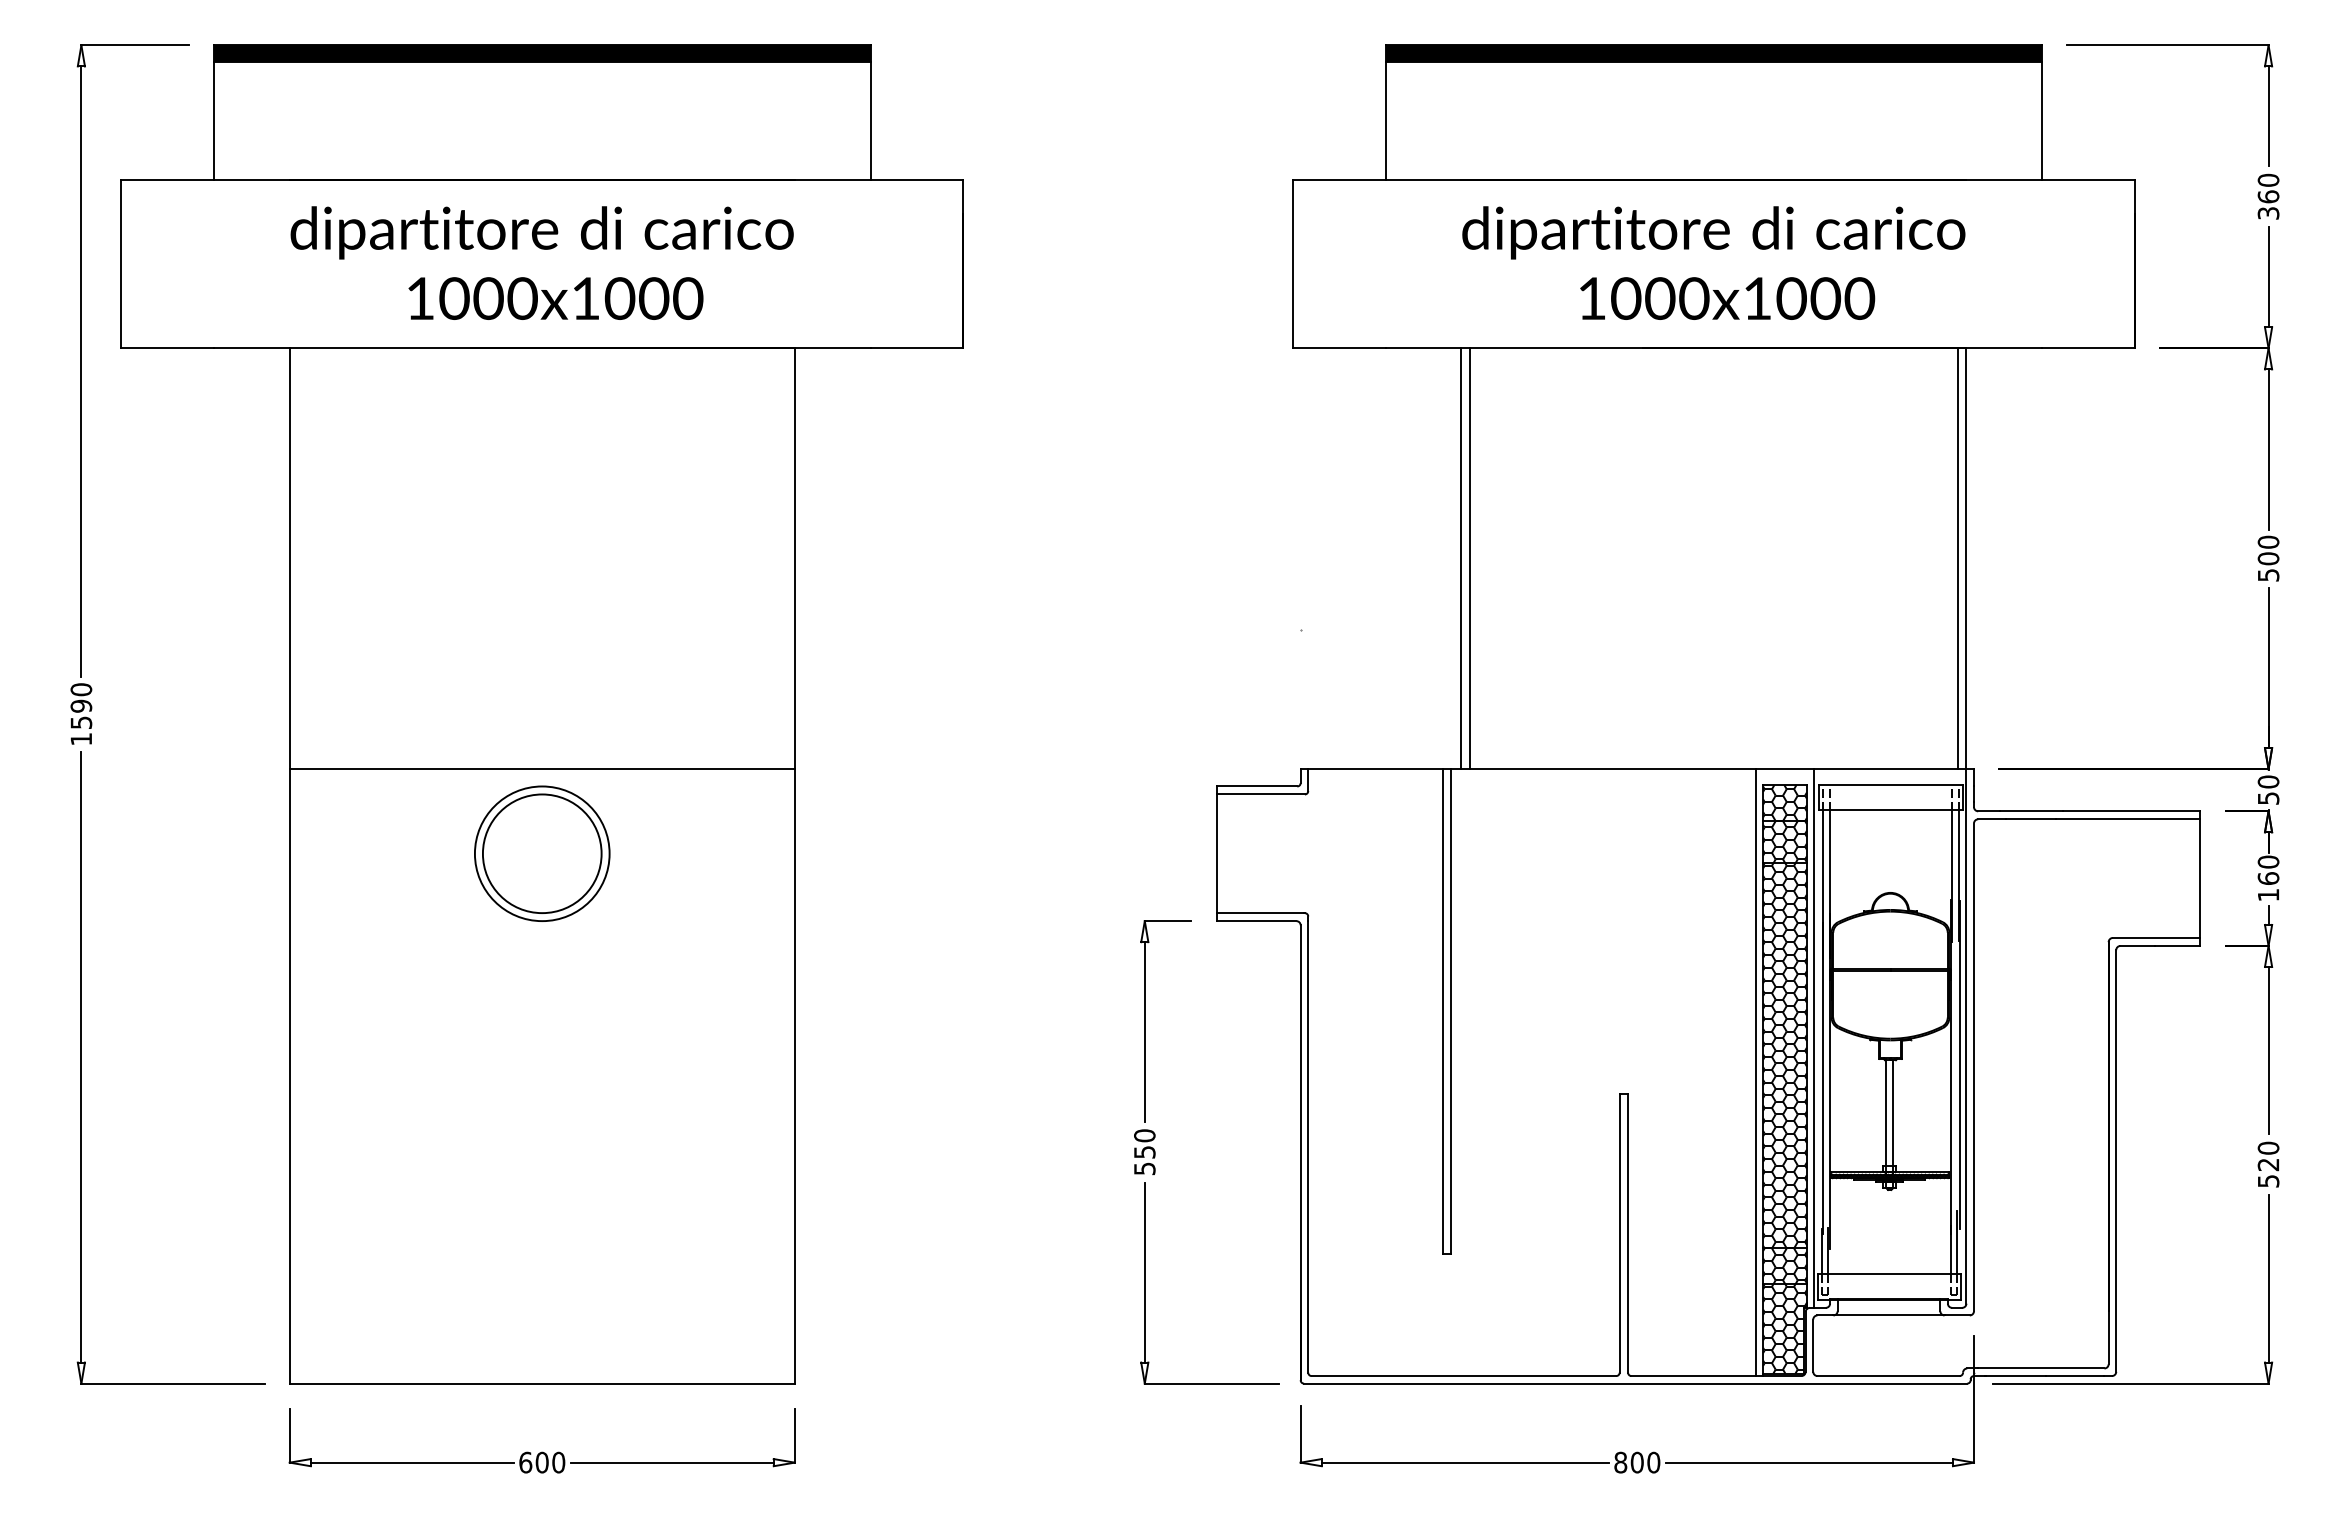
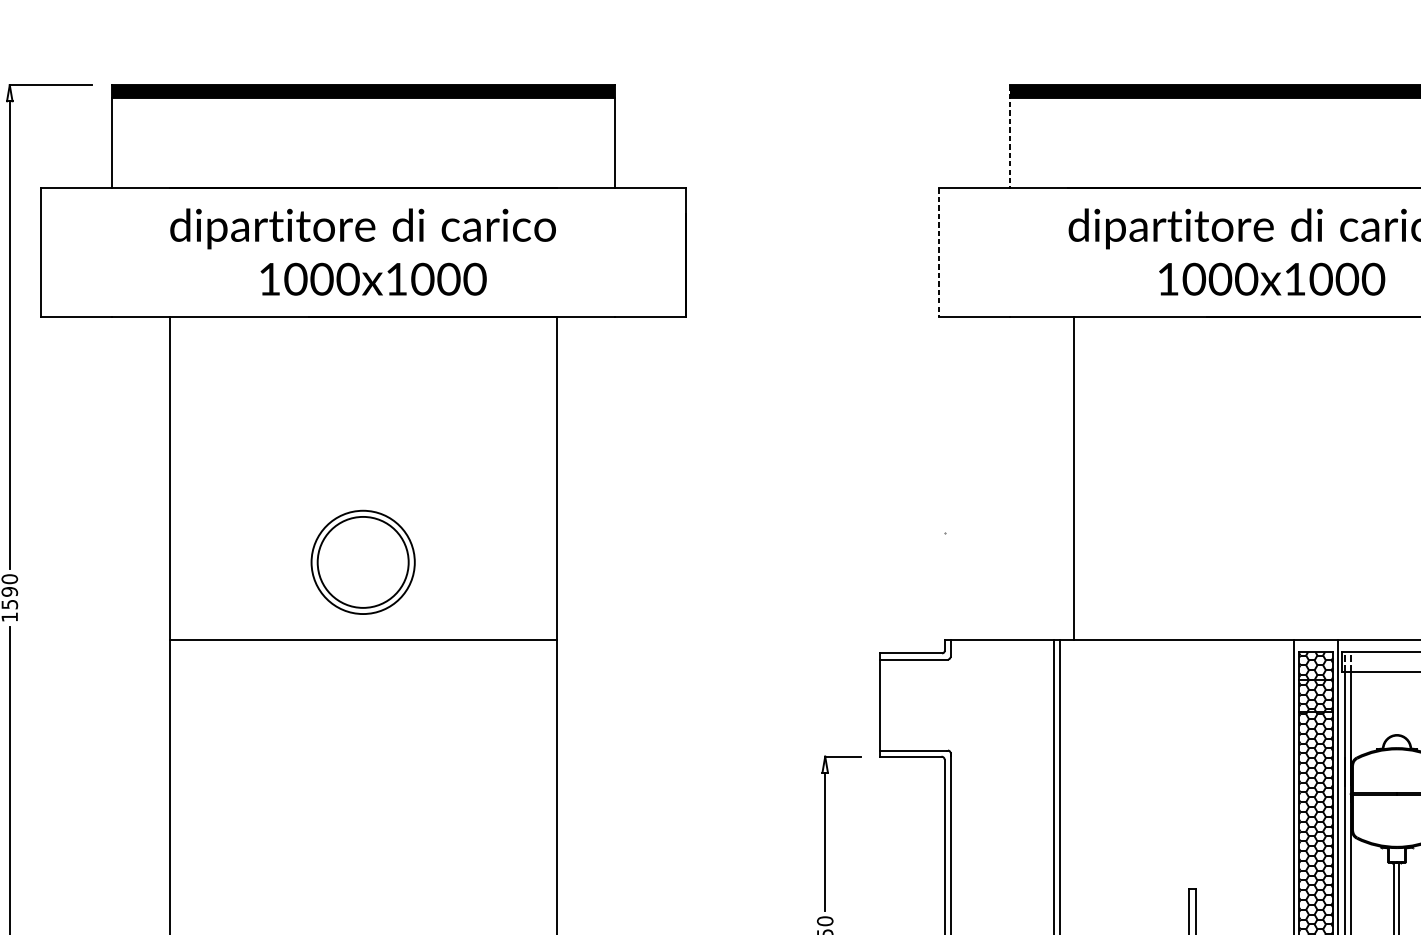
line: (1385, 113) -> (1009, 137), solid -> dashed
line: (1293, 264) -> (939, 253), solid -> dashed
line: (1461, 558) -> (1068, 478), removed
part: (542, 853) -> (363, 562), moved

